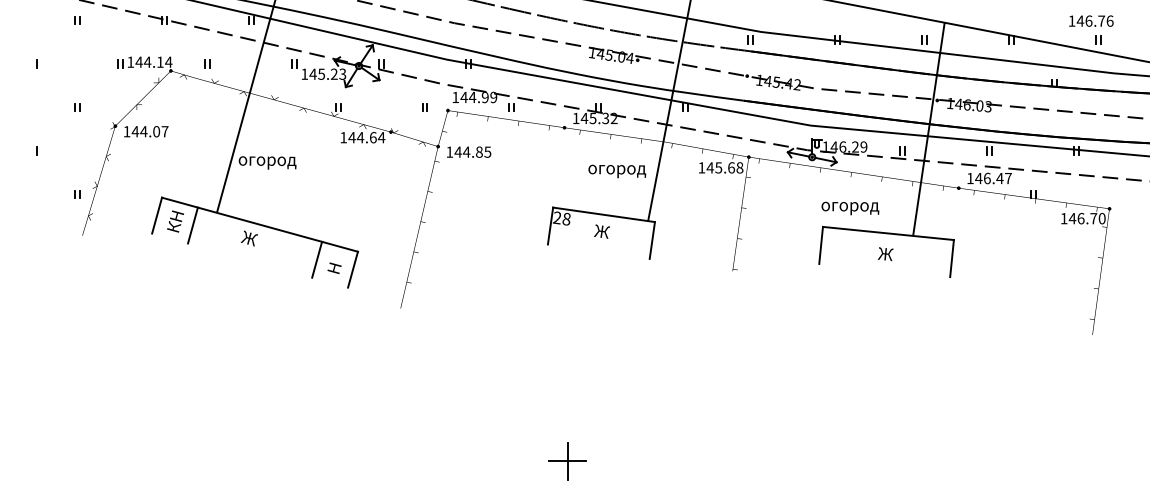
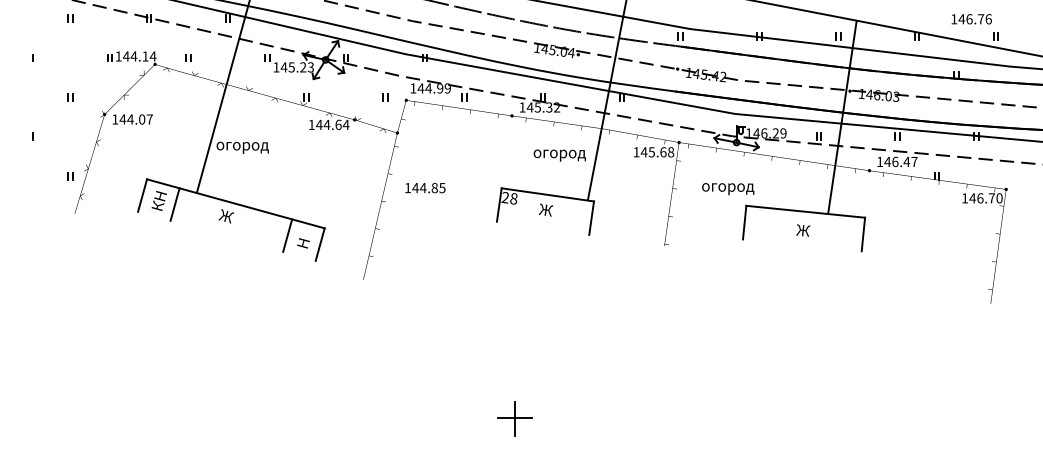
text: (1091, 21) -> (971, 19), moved
text: (469, 152) -> (425, 188), moved
text: (850, 208) -> (728, 189), moved

